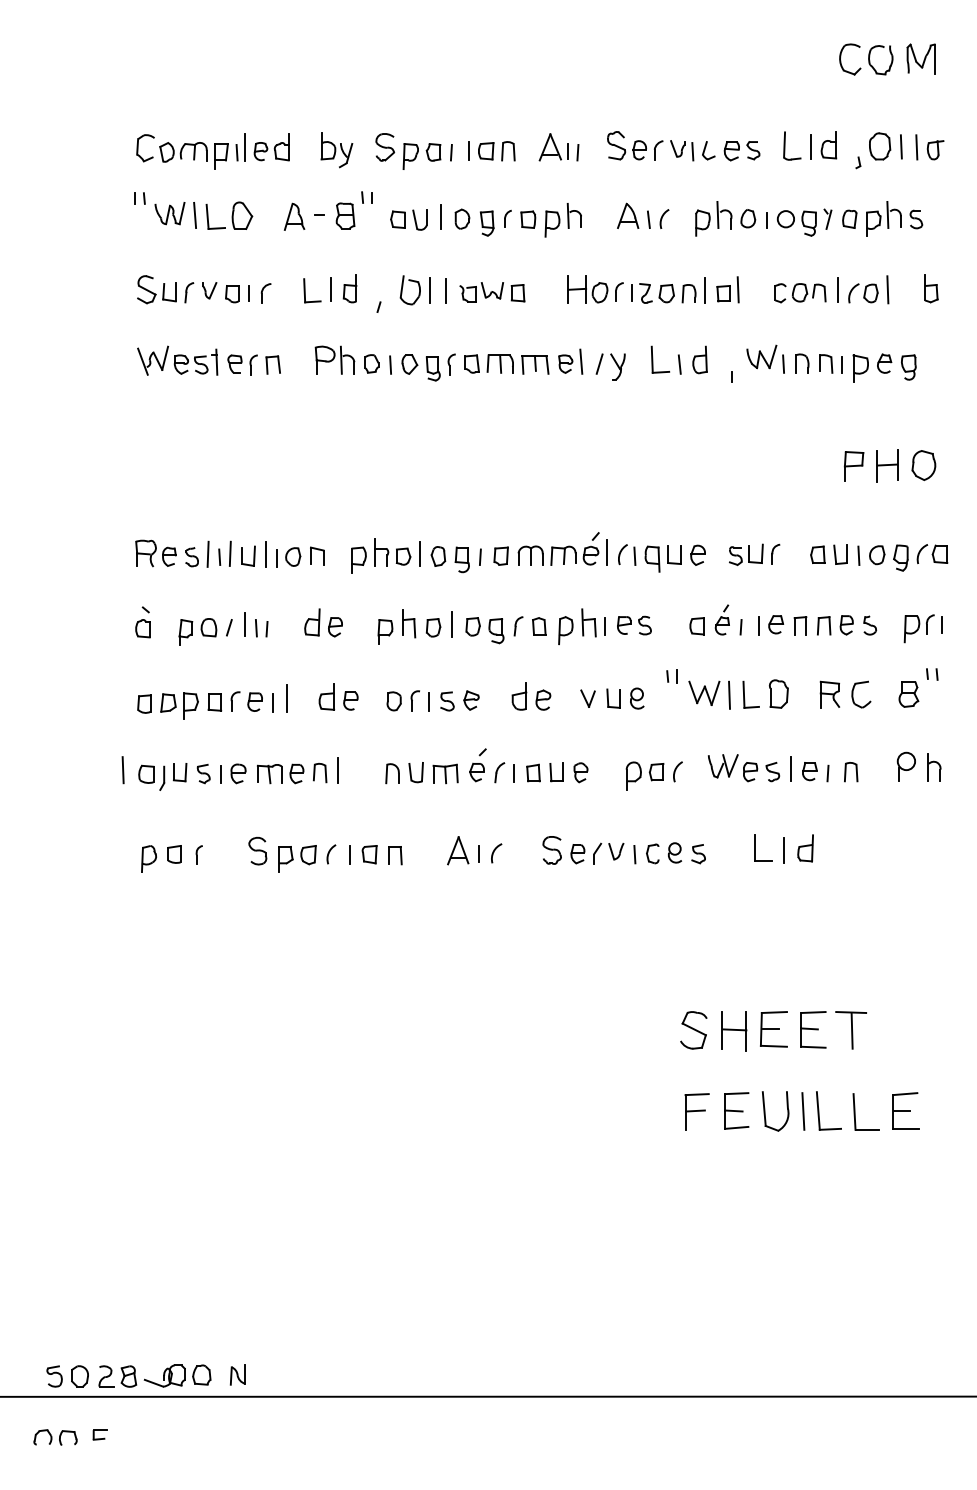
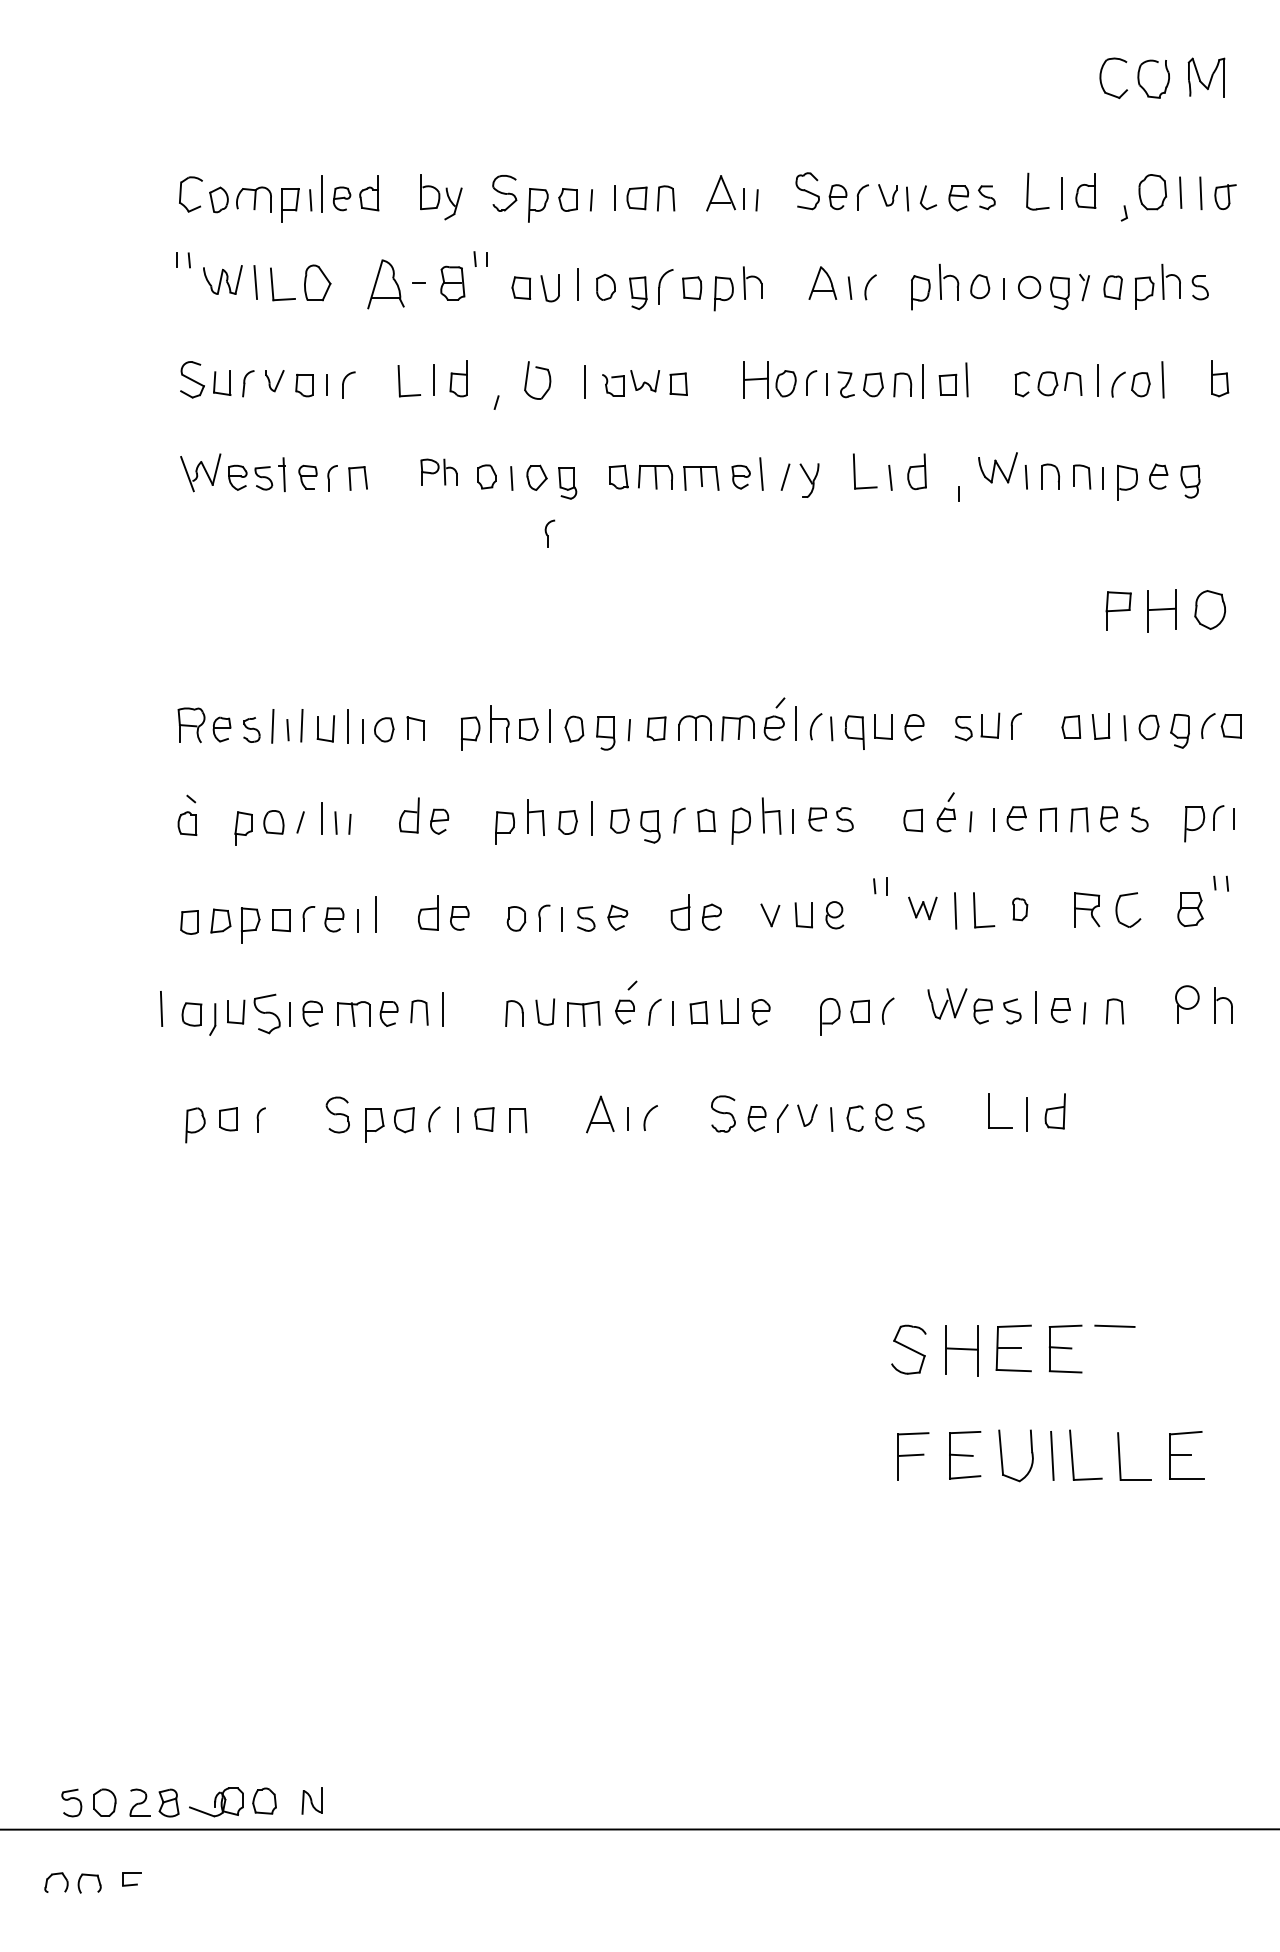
part: (294, 216) -> (385, 284), size x1.4
part: (507, 218) -> (665, 286), size x1.6
line: (430, 290) -> (563, 380), removed
part: (334, 359) -> (438, 471), size x0.7
part: (451, 364) -> (549, 533), moved
part: (704, 693) -> (922, 908), size x0.7
part: (778, 694) -> (1019, 909), size x0.6
part: (203, 773) -> (266, 1013), size x1.6
line: (851, 1030) -> (1115, 1350), removed

